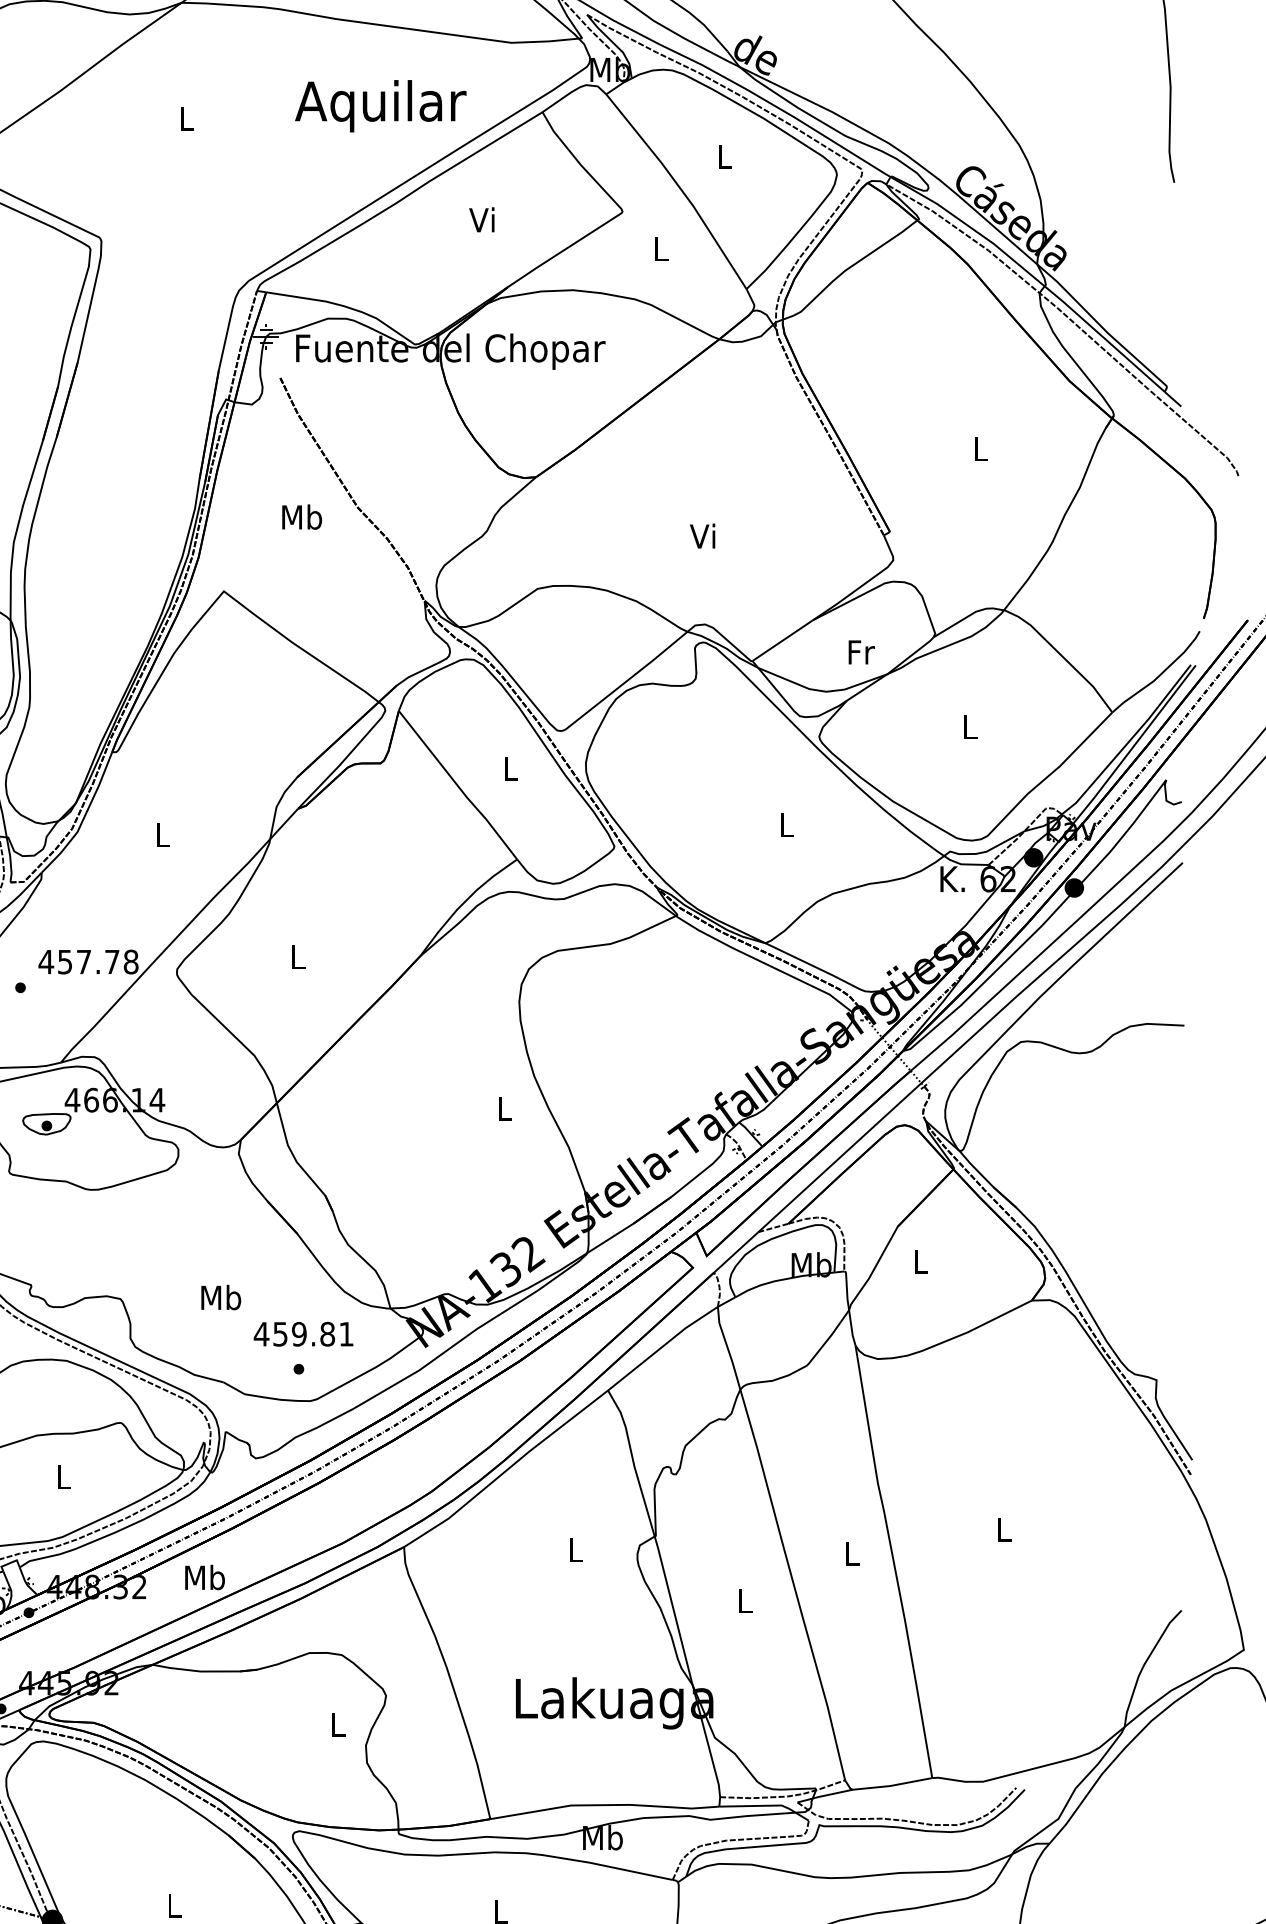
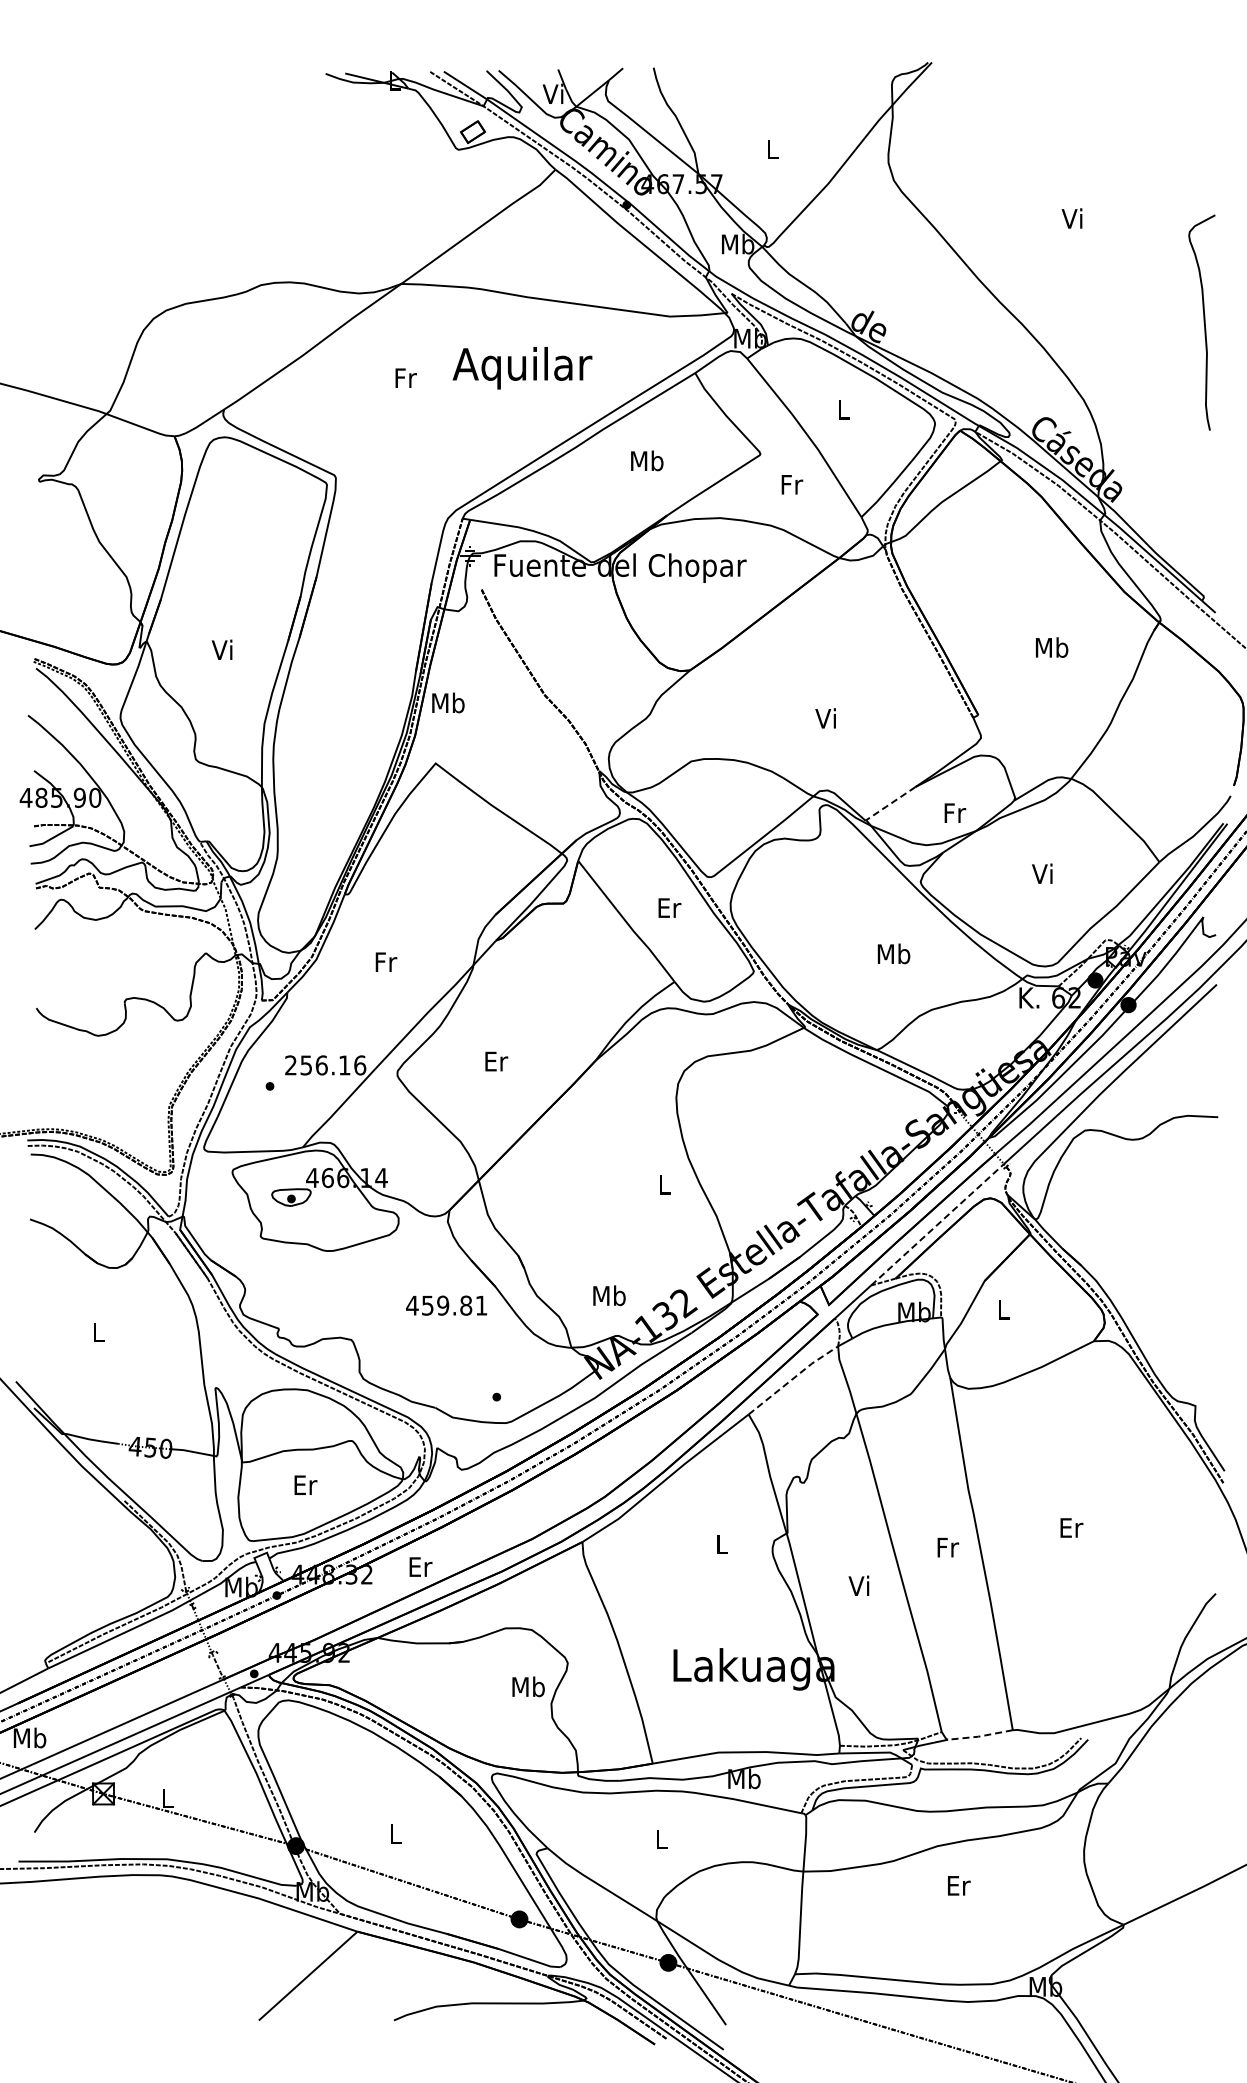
text: (380, 106) -> (522, 368), moved
text: (186, 117) -> (405, 377), L -> Fr
text: (483, 219) -> (647, 460), Vi -> Mb
text: (661, 248) -> (792, 484), L -> Fr
text: (979, 449) -> (1051, 647), L -> Mb
text: (302, 516) -> (448, 702), moved
line: (782, 640) -> (890, 803), solid -> dashed
text: (968, 726) -> (1042, 873), L -> Vi
text: (510, 768) -> (669, 907), L -> Er
text: (785, 824) -> (893, 953), L -> Mb
text: (163, 834) -> (386, 961), L -> Fr
text: (298, 957) -> (496, 1061), L -> Er
text: (88, 962) -> (325, 1065), 457.78 -> 256.16
line: (839, 1157) -> (937, 1224), solid -> dashed
text: (221, 1297) -> (609, 1295), moved
text: (303, 1334) -> (446, 1305), moved
line: (663, 1346) -> (793, 1378), solid -> dashed
text: (64, 1476) -> (305, 1484), L -> Er
text: (1004, 1529) -> (1071, 1527), L -> Er
text: (853, 1553) -> (948, 1547), L -> Fr
text: (205, 1577) -> (420, 1566), Mb -> Er
text: (742, 1600) -> (858, 1585), L -> Vi
text: (337, 1724) -> (528, 1686), L -> Mb
line: (891, 1785) -> (979, 1736), solid -> dashed

